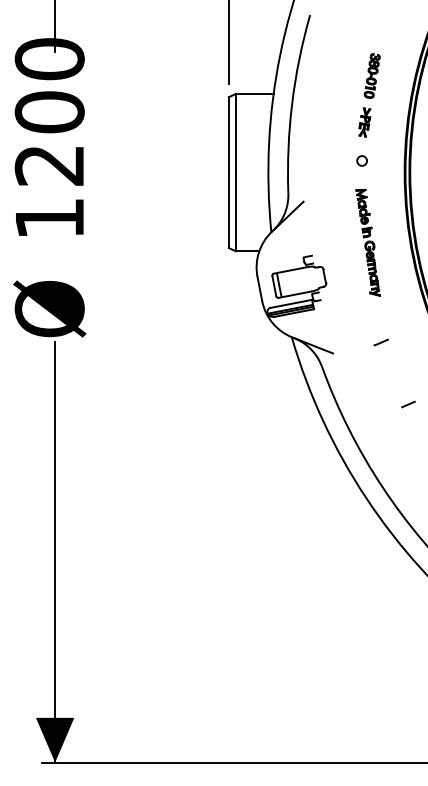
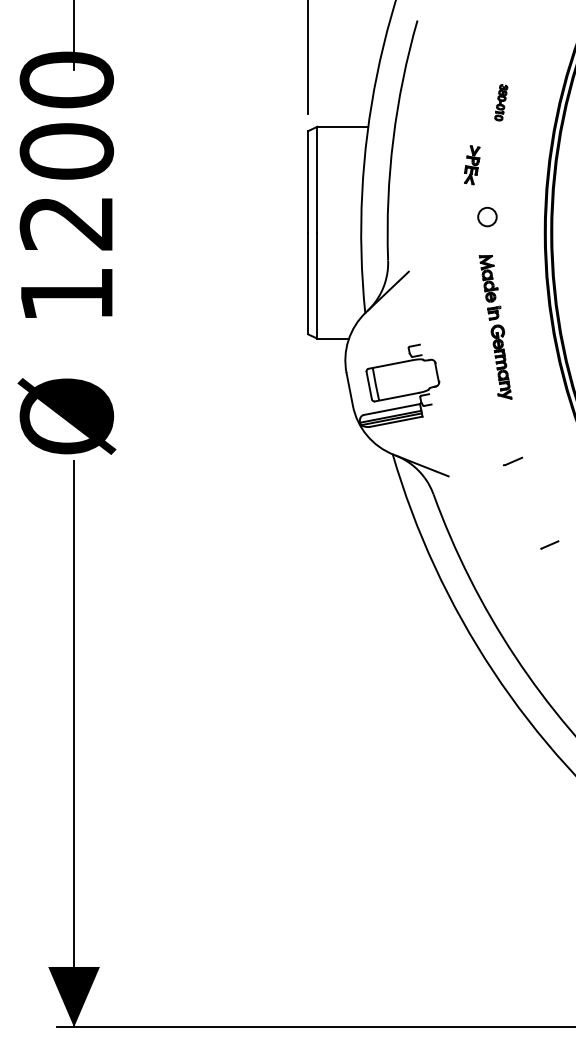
part: (372, 75) -> (501, 102), size x0.6
part: (365, 122) -> (472, 165), moved
circle: (362, 160) -> (487, 216), size x1.4

